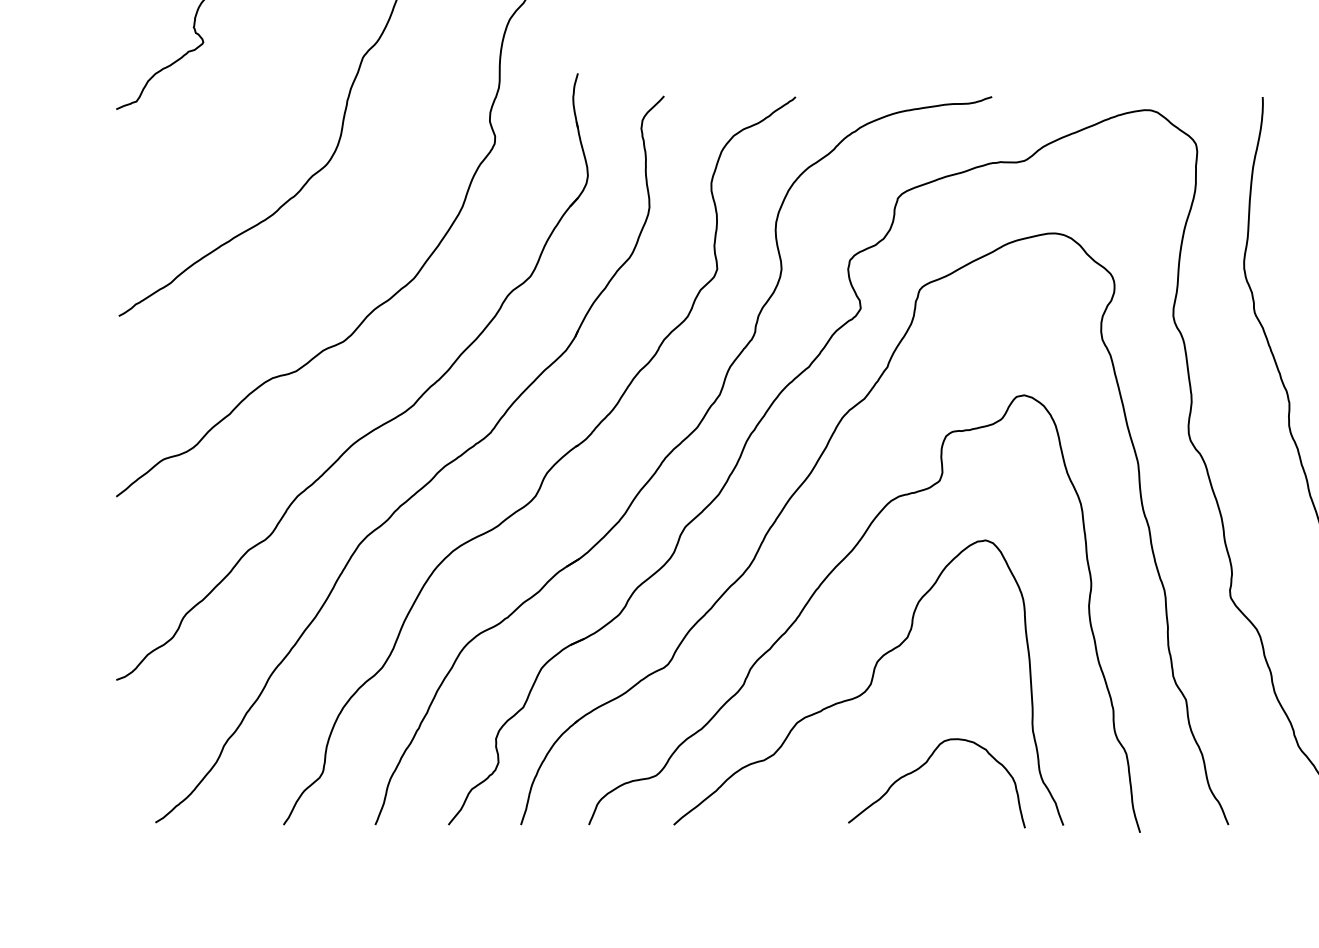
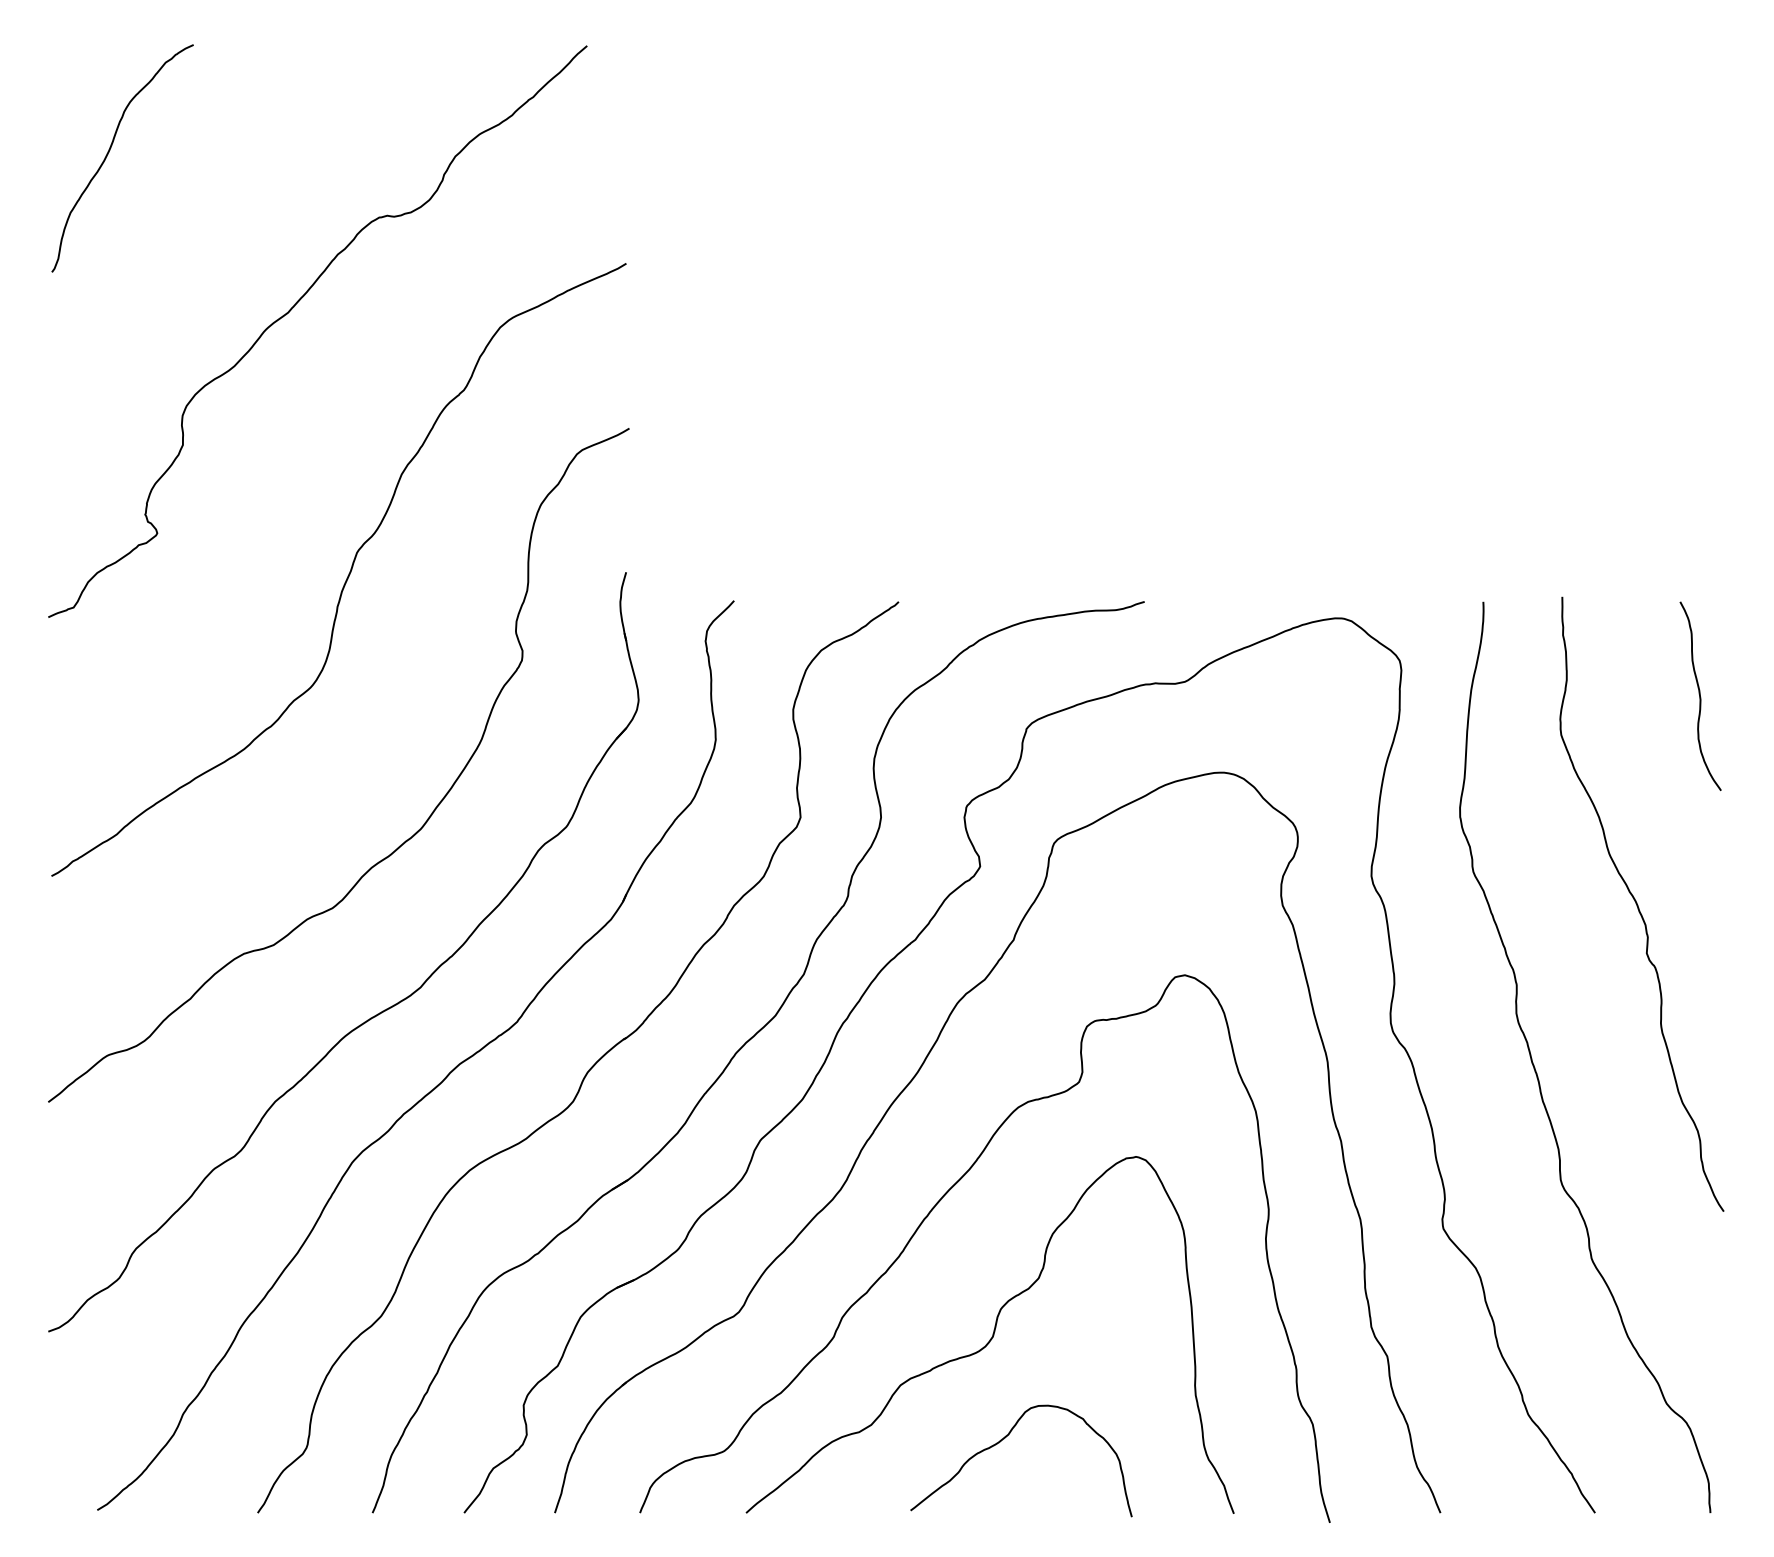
curve: (923, 766) -> (1004, 1439), moved

